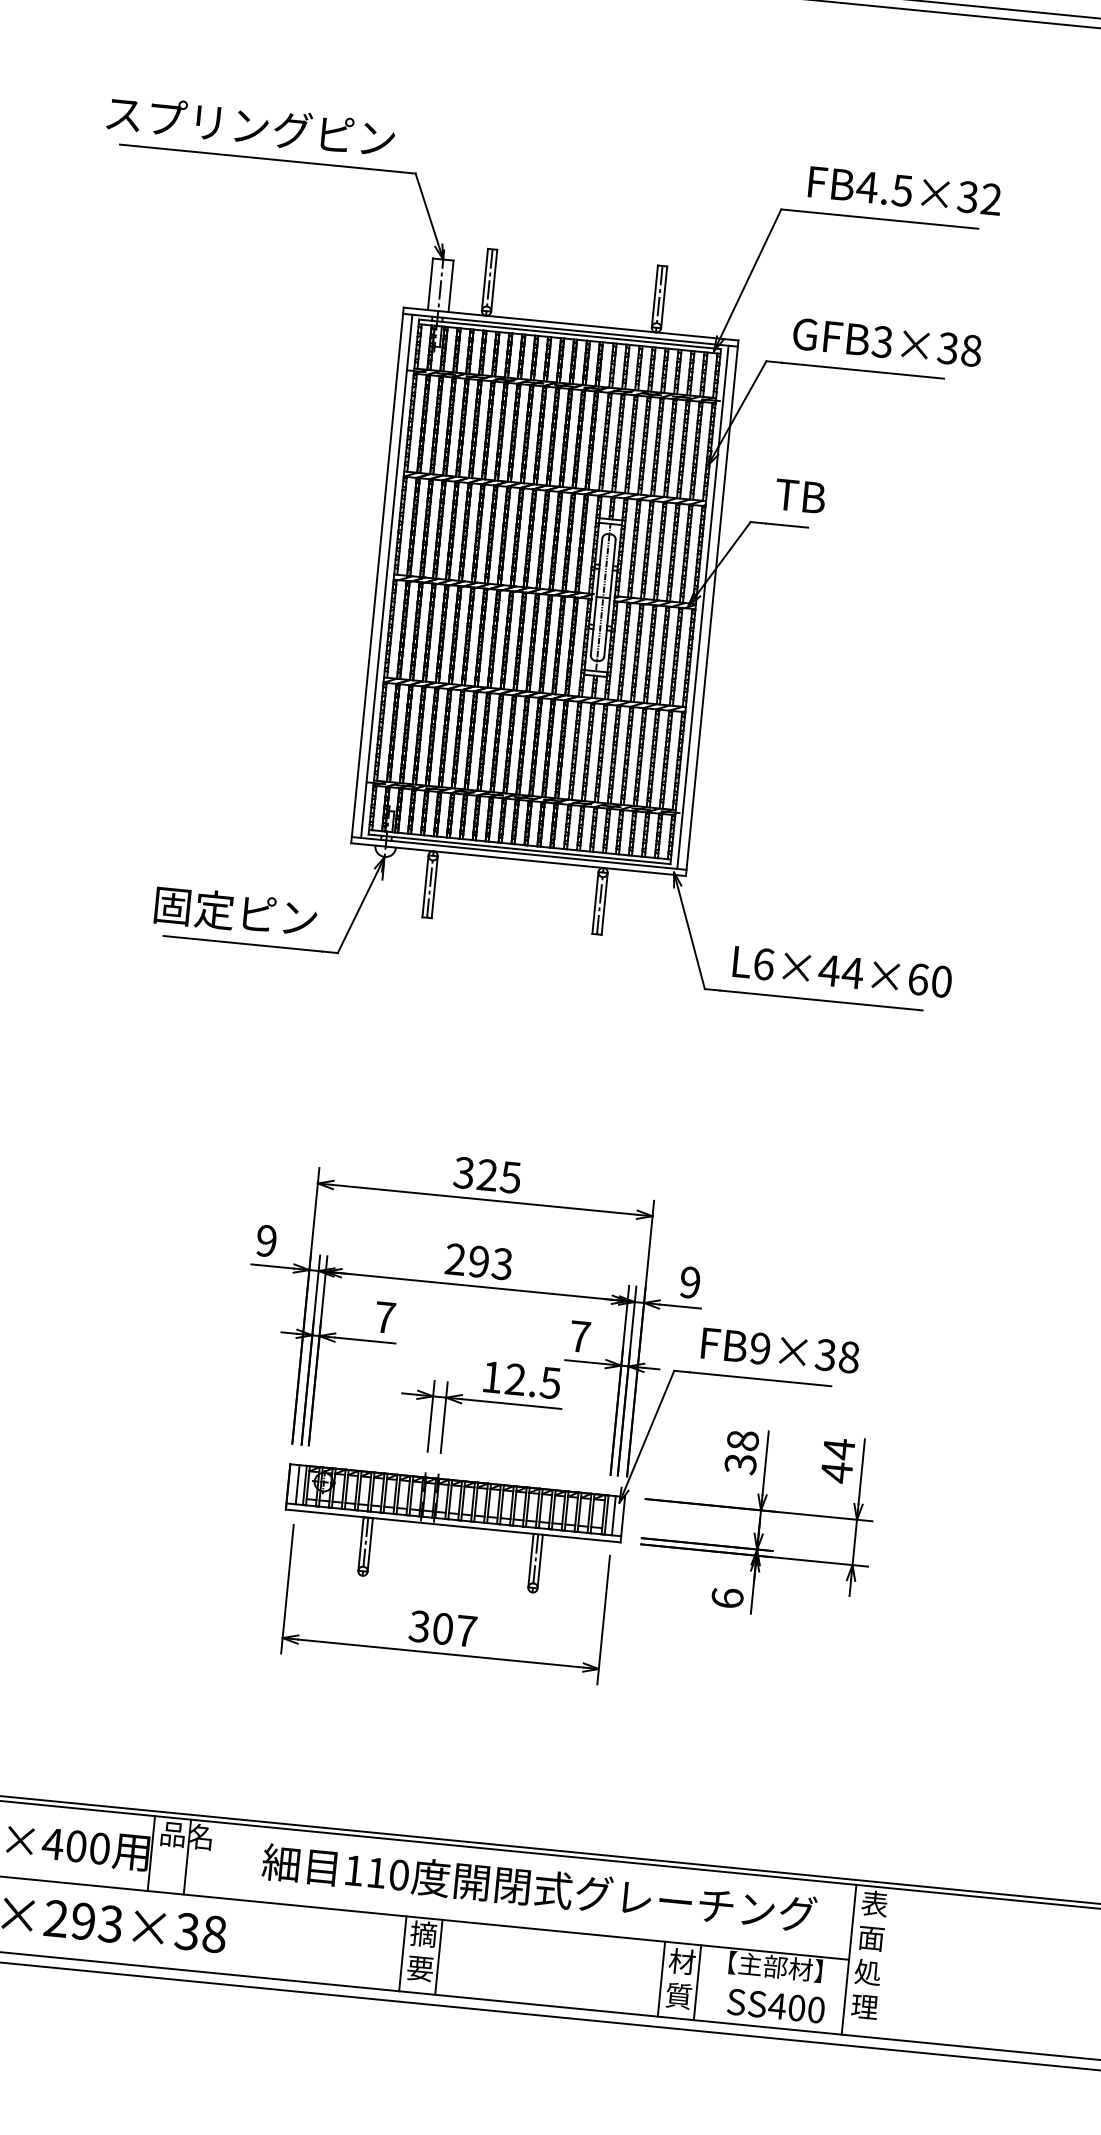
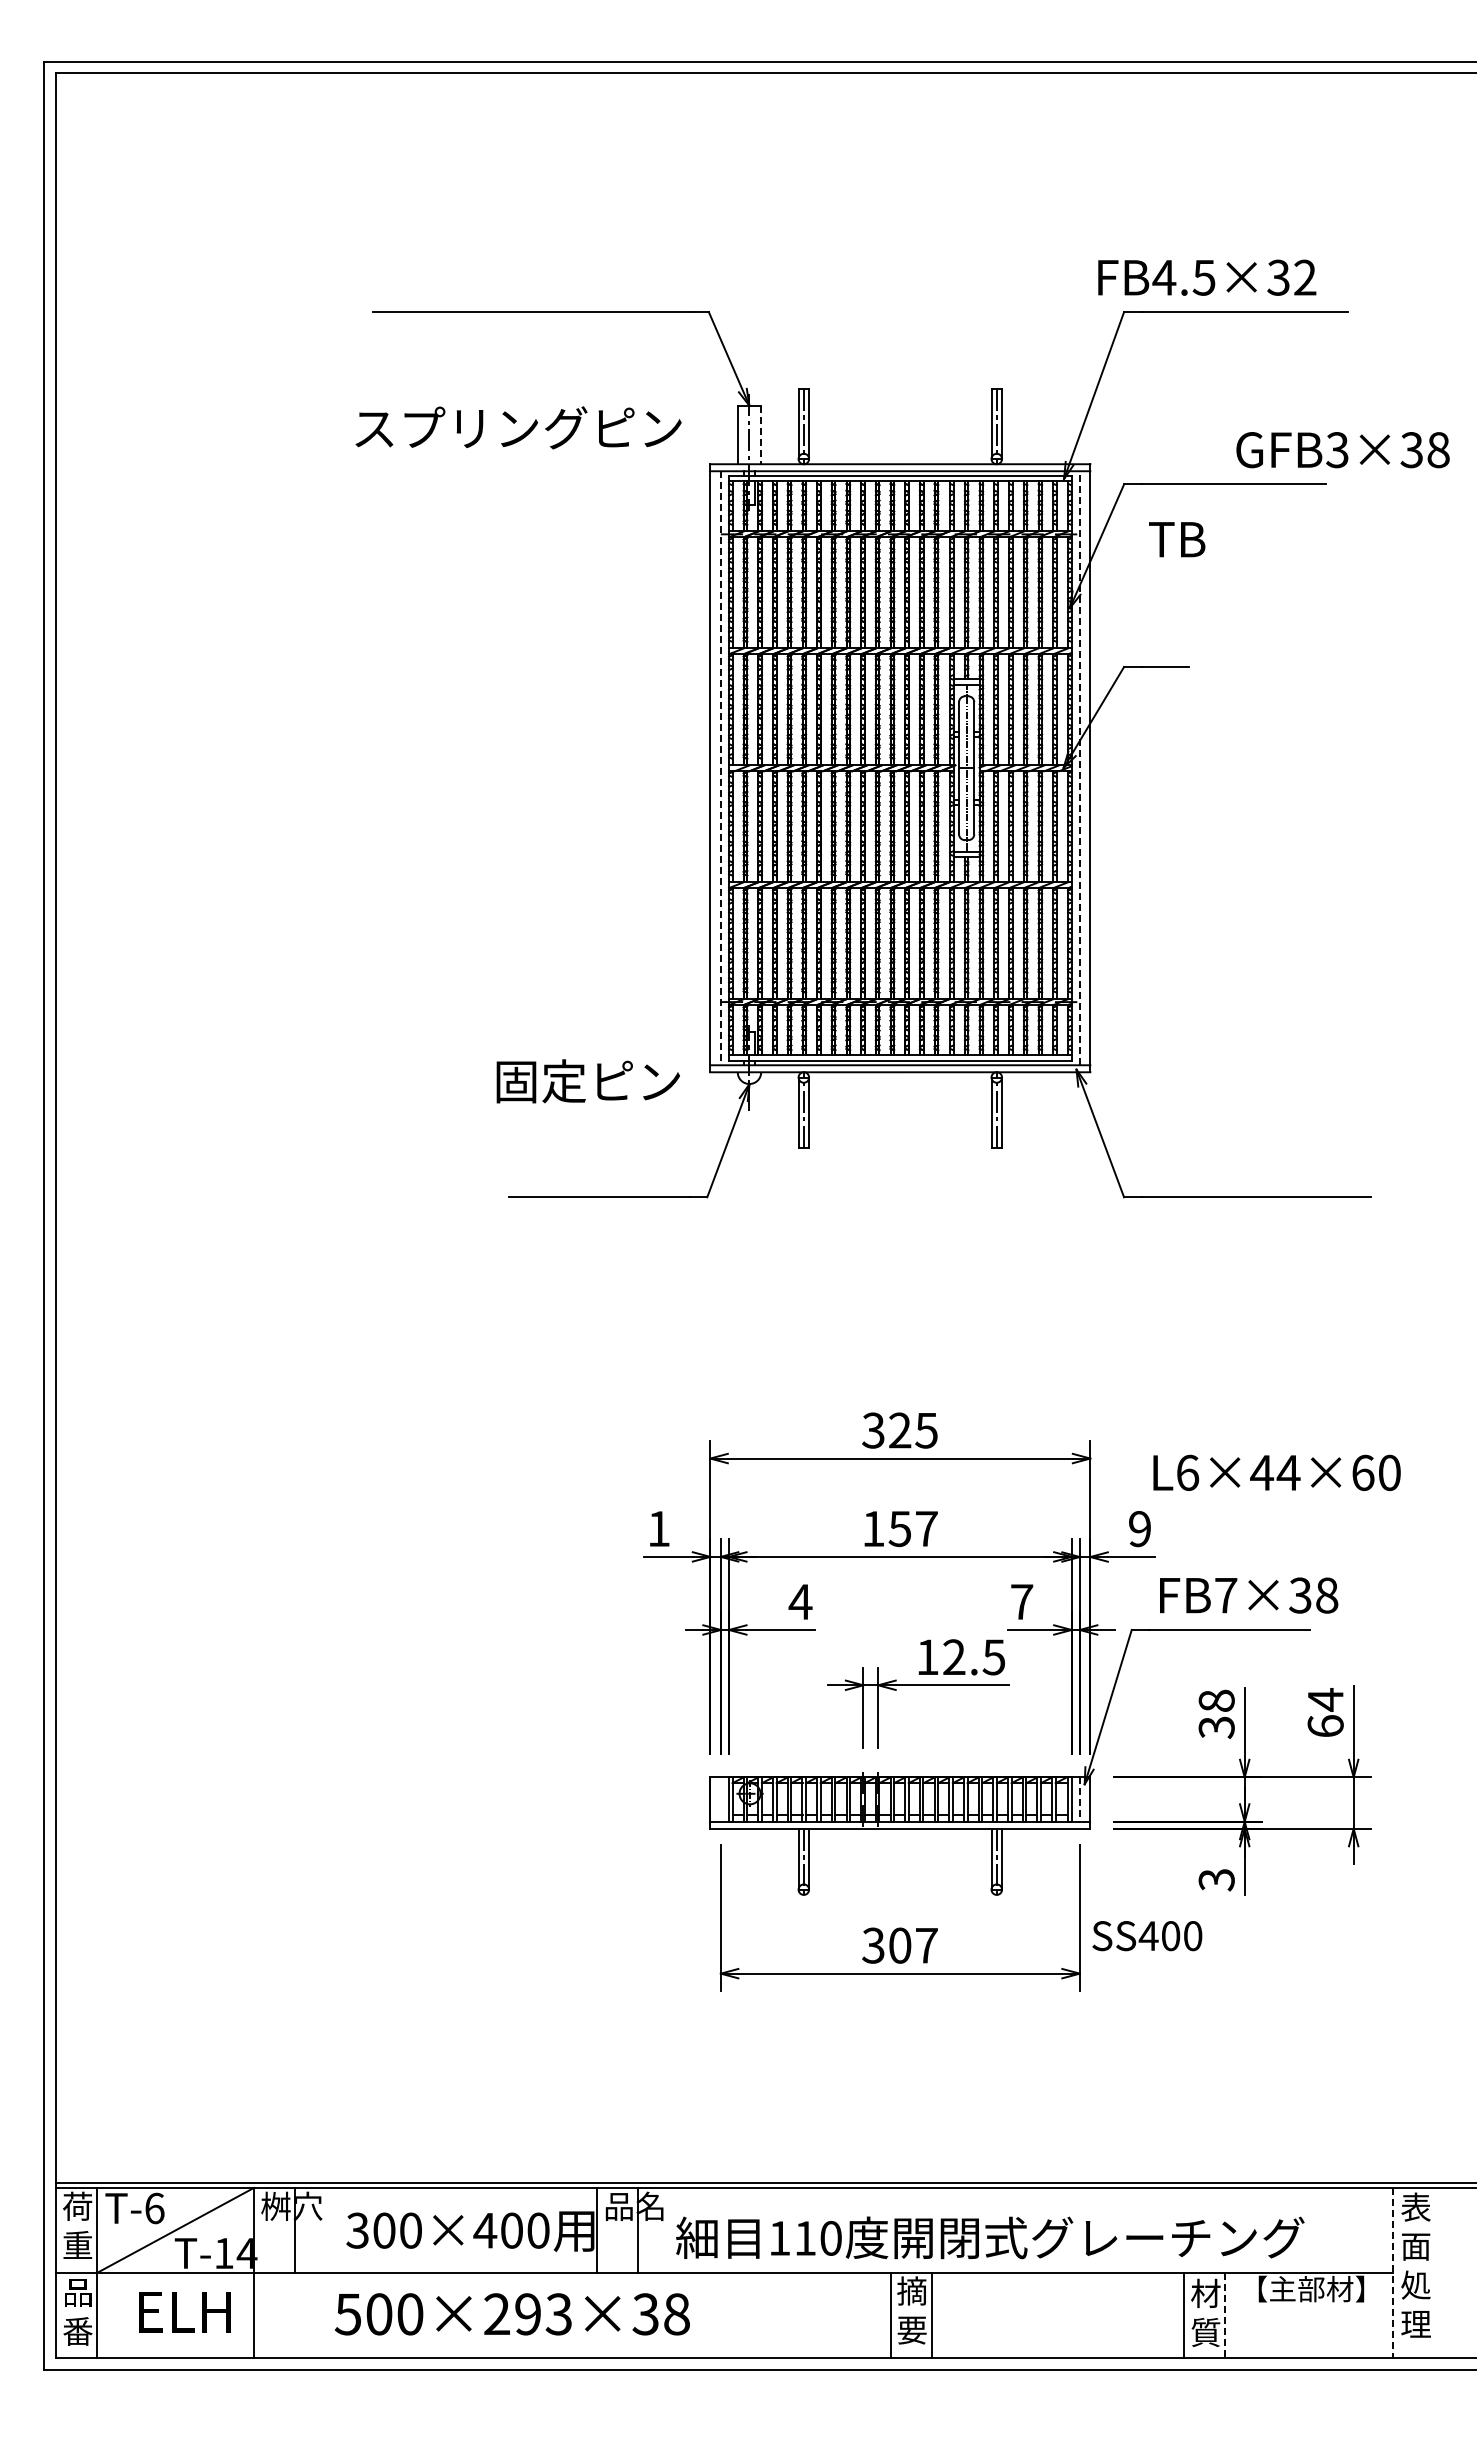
text: (251, 125) -> (518, 427), moved
text: (905, 190) -> (1207, 277), moved
line: (451, 286) -> (761, 435), solid -> dashed
text: (886, 342) -> (1342, 450), moved
text: (800, 496) -> (1177, 539), moved
line: (386, 576) -> (720, 768), solid -> dashed
line: (702, 606) -> (1079, 767), solid -> dashed
text: (235, 912) -> (587, 1081), moved
text: (842, 971) -> (1276, 1472), moved
text: (266, 1240) -> (658, 1528), 9 -> 1
text: (478, 1261) -> (899, 1528), 293 -> 157
text: (384, 1317) -> (800, 1601), 7 -> 4
text: (760, 1348) -> (1226, 1595), FB9×38 -> FB7×38
text: (836, 1472) -> (1325, 1726), 44 -> 64
line: (297, 1484) -> (720, 1799), removed
line: (613, 1516) -> (1079, 1800), solid -> dashed
text: (727, 1597) -> (1216, 1879), 6 -> 3
text: (539, 1888) -> (990, 2237), moved
line: (849, 1960) -> (1393, 2273), solid -> dashed
line: (697, 1982) -> (1225, 2315), solid -> dashed
text: (776, 2006) -> (1147, 1936), moved

